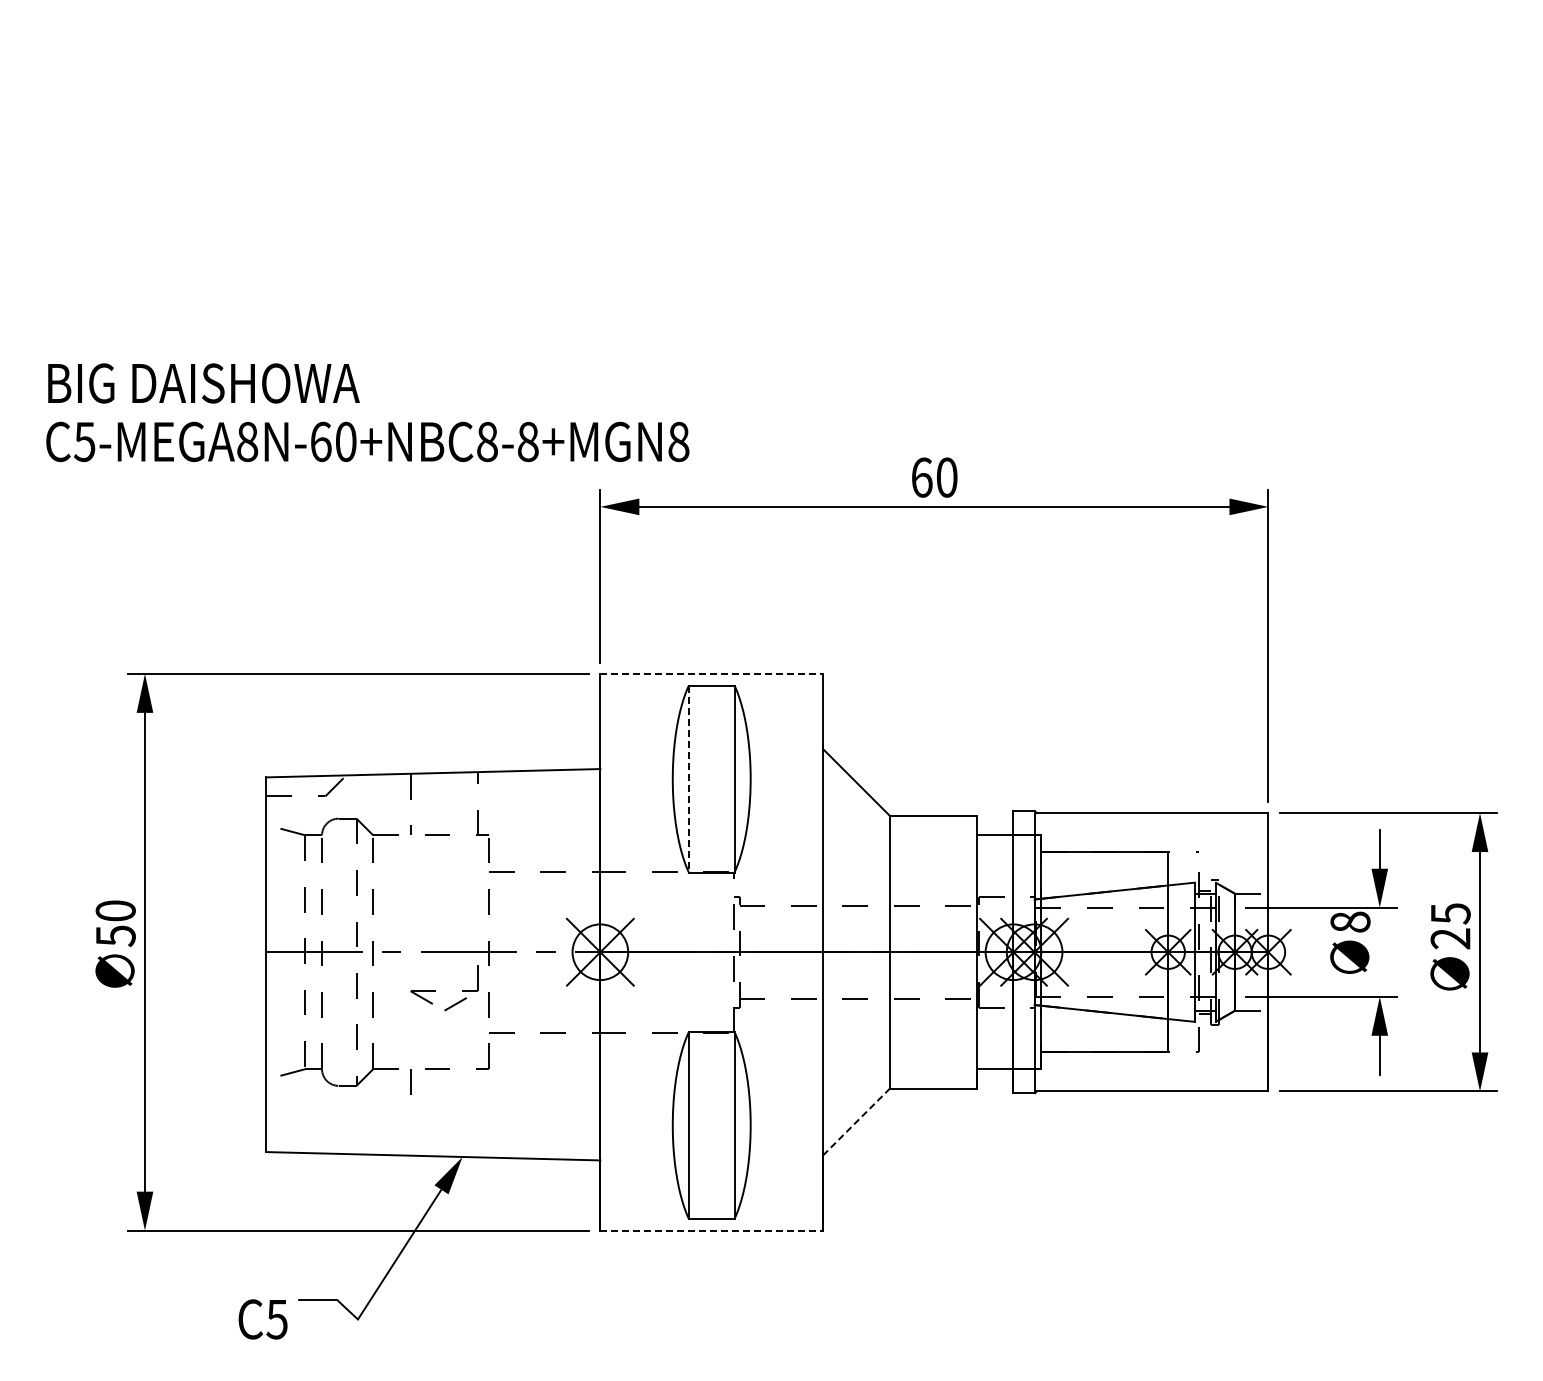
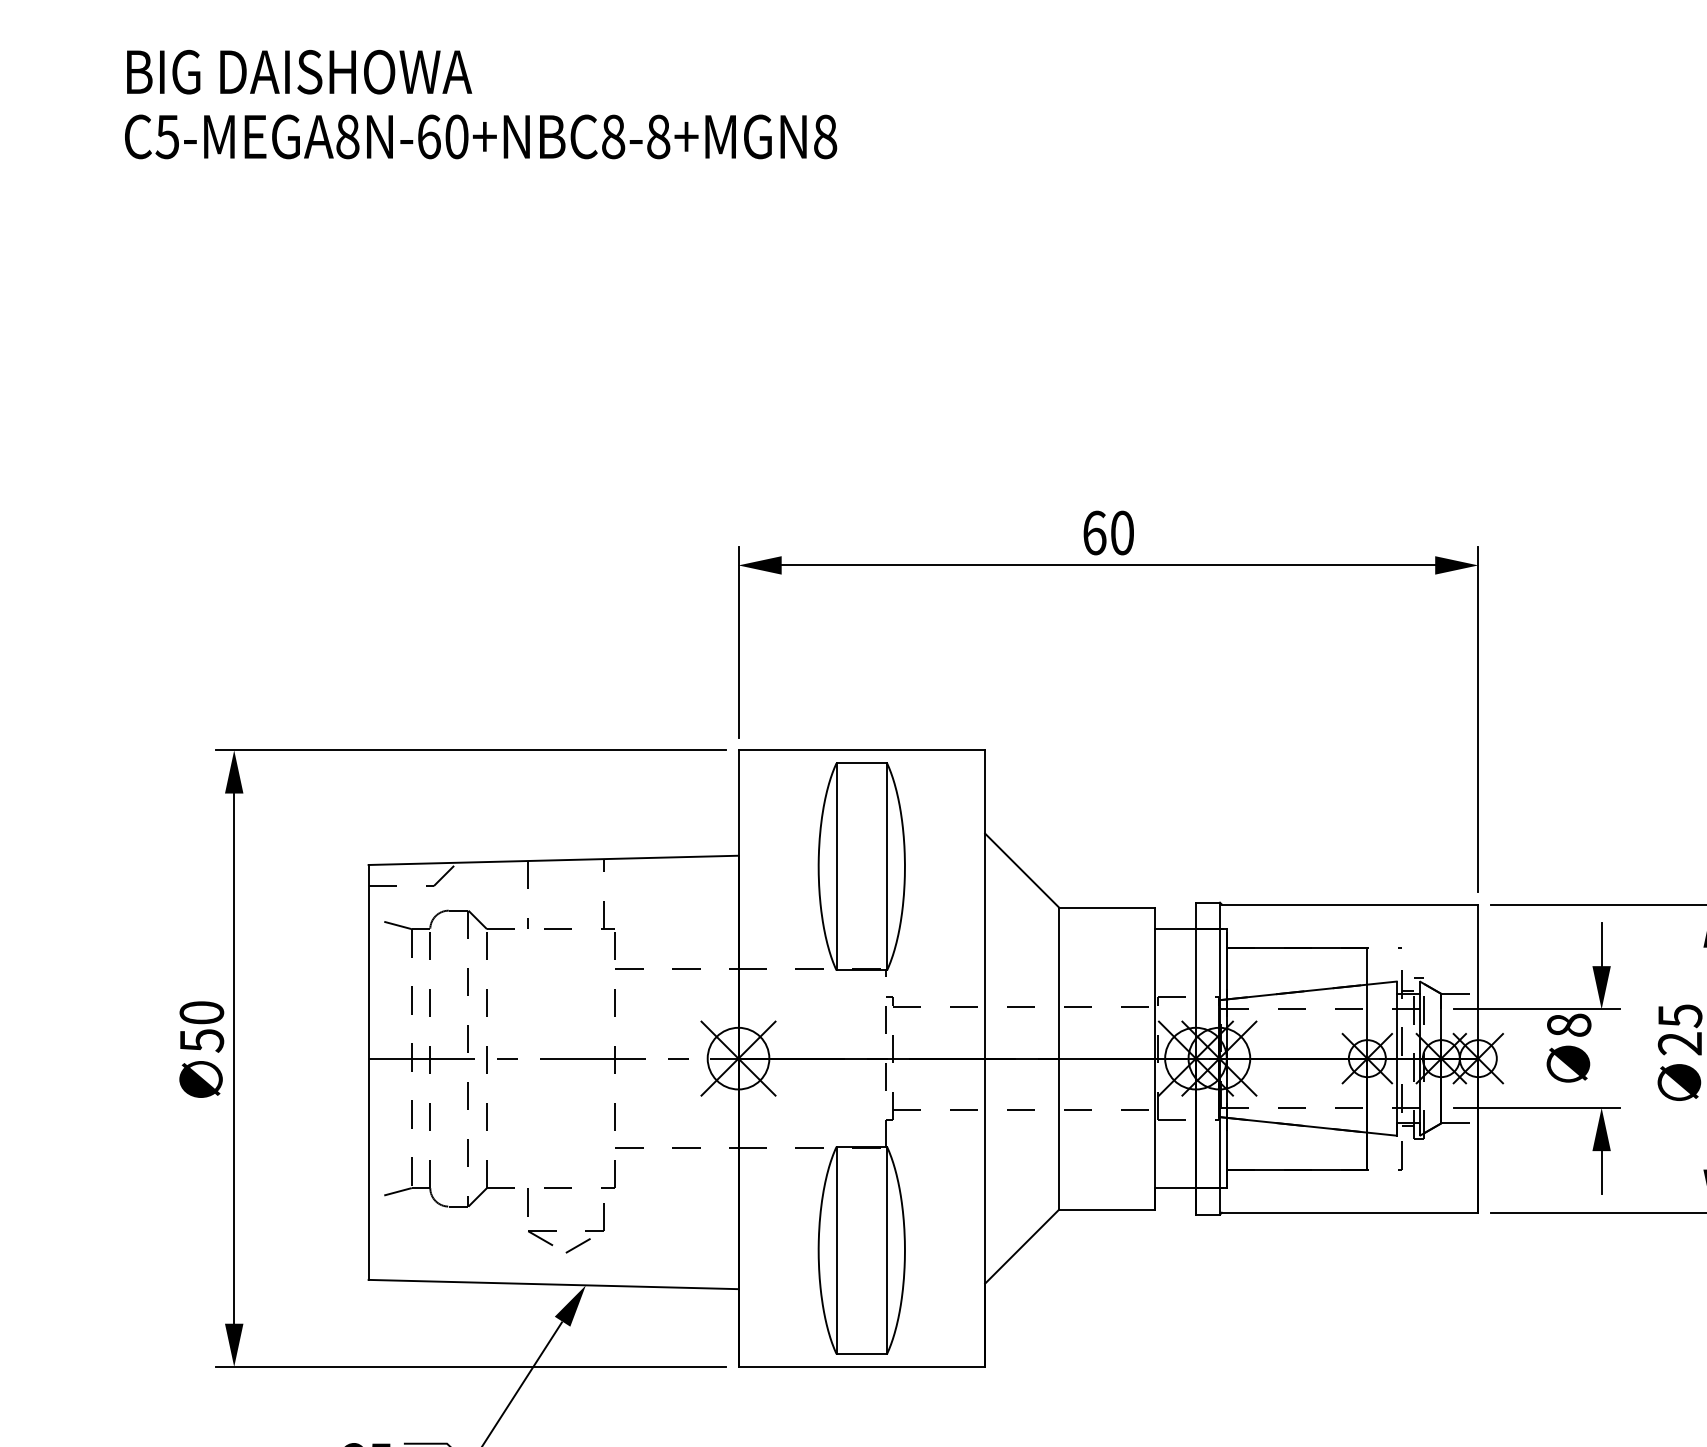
text: (367, 412) -> (480, 104), moved
line: (712, 673) -> (862, 749), dashed -> solid
line: (688, 779) -> (836, 867), dashed -> solid
part: (435, 990) -> (555, 1230), moved
line: (856, 1121) -> (1022, 1246), dashed -> solid
line: (712, 1230) -> (862, 1366), dashed -> solid

